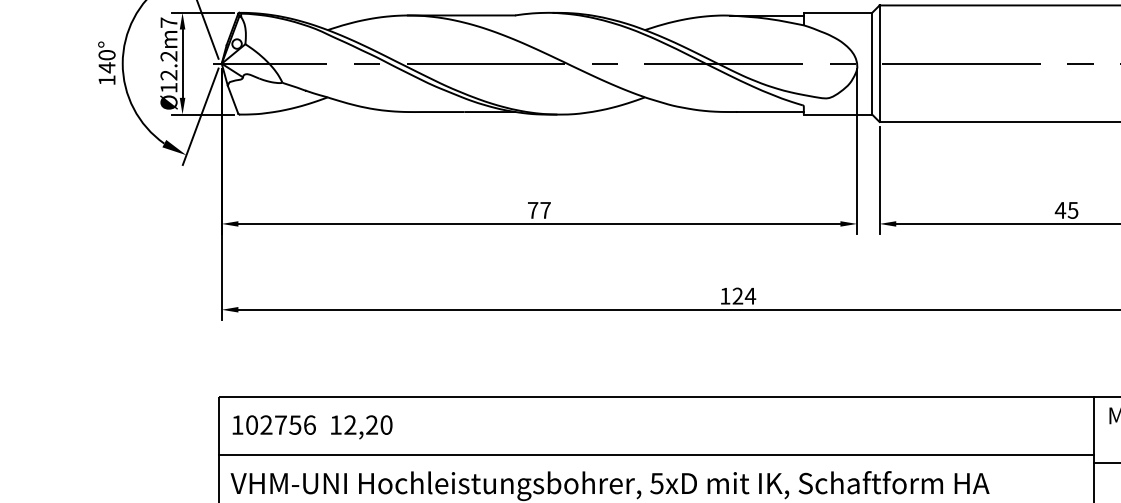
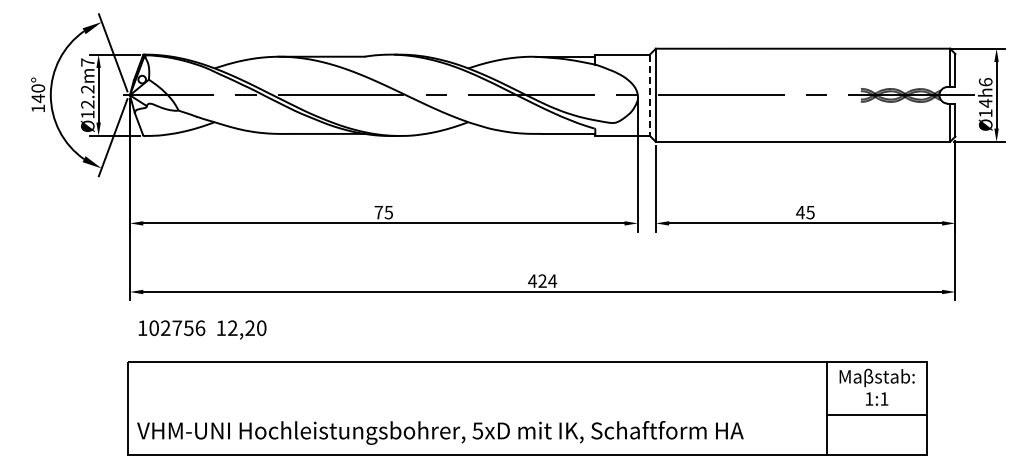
line: (871, 63) -> (649, 95), solid -> dashed
text: (545, 210) -> (388, 212), 77 -> 75
text: (725, 295) -> (532, 280), 124 -> 424
text: (312, 426) -> (202, 329), moved
line: (656, 455) -> (477, 408), removed

